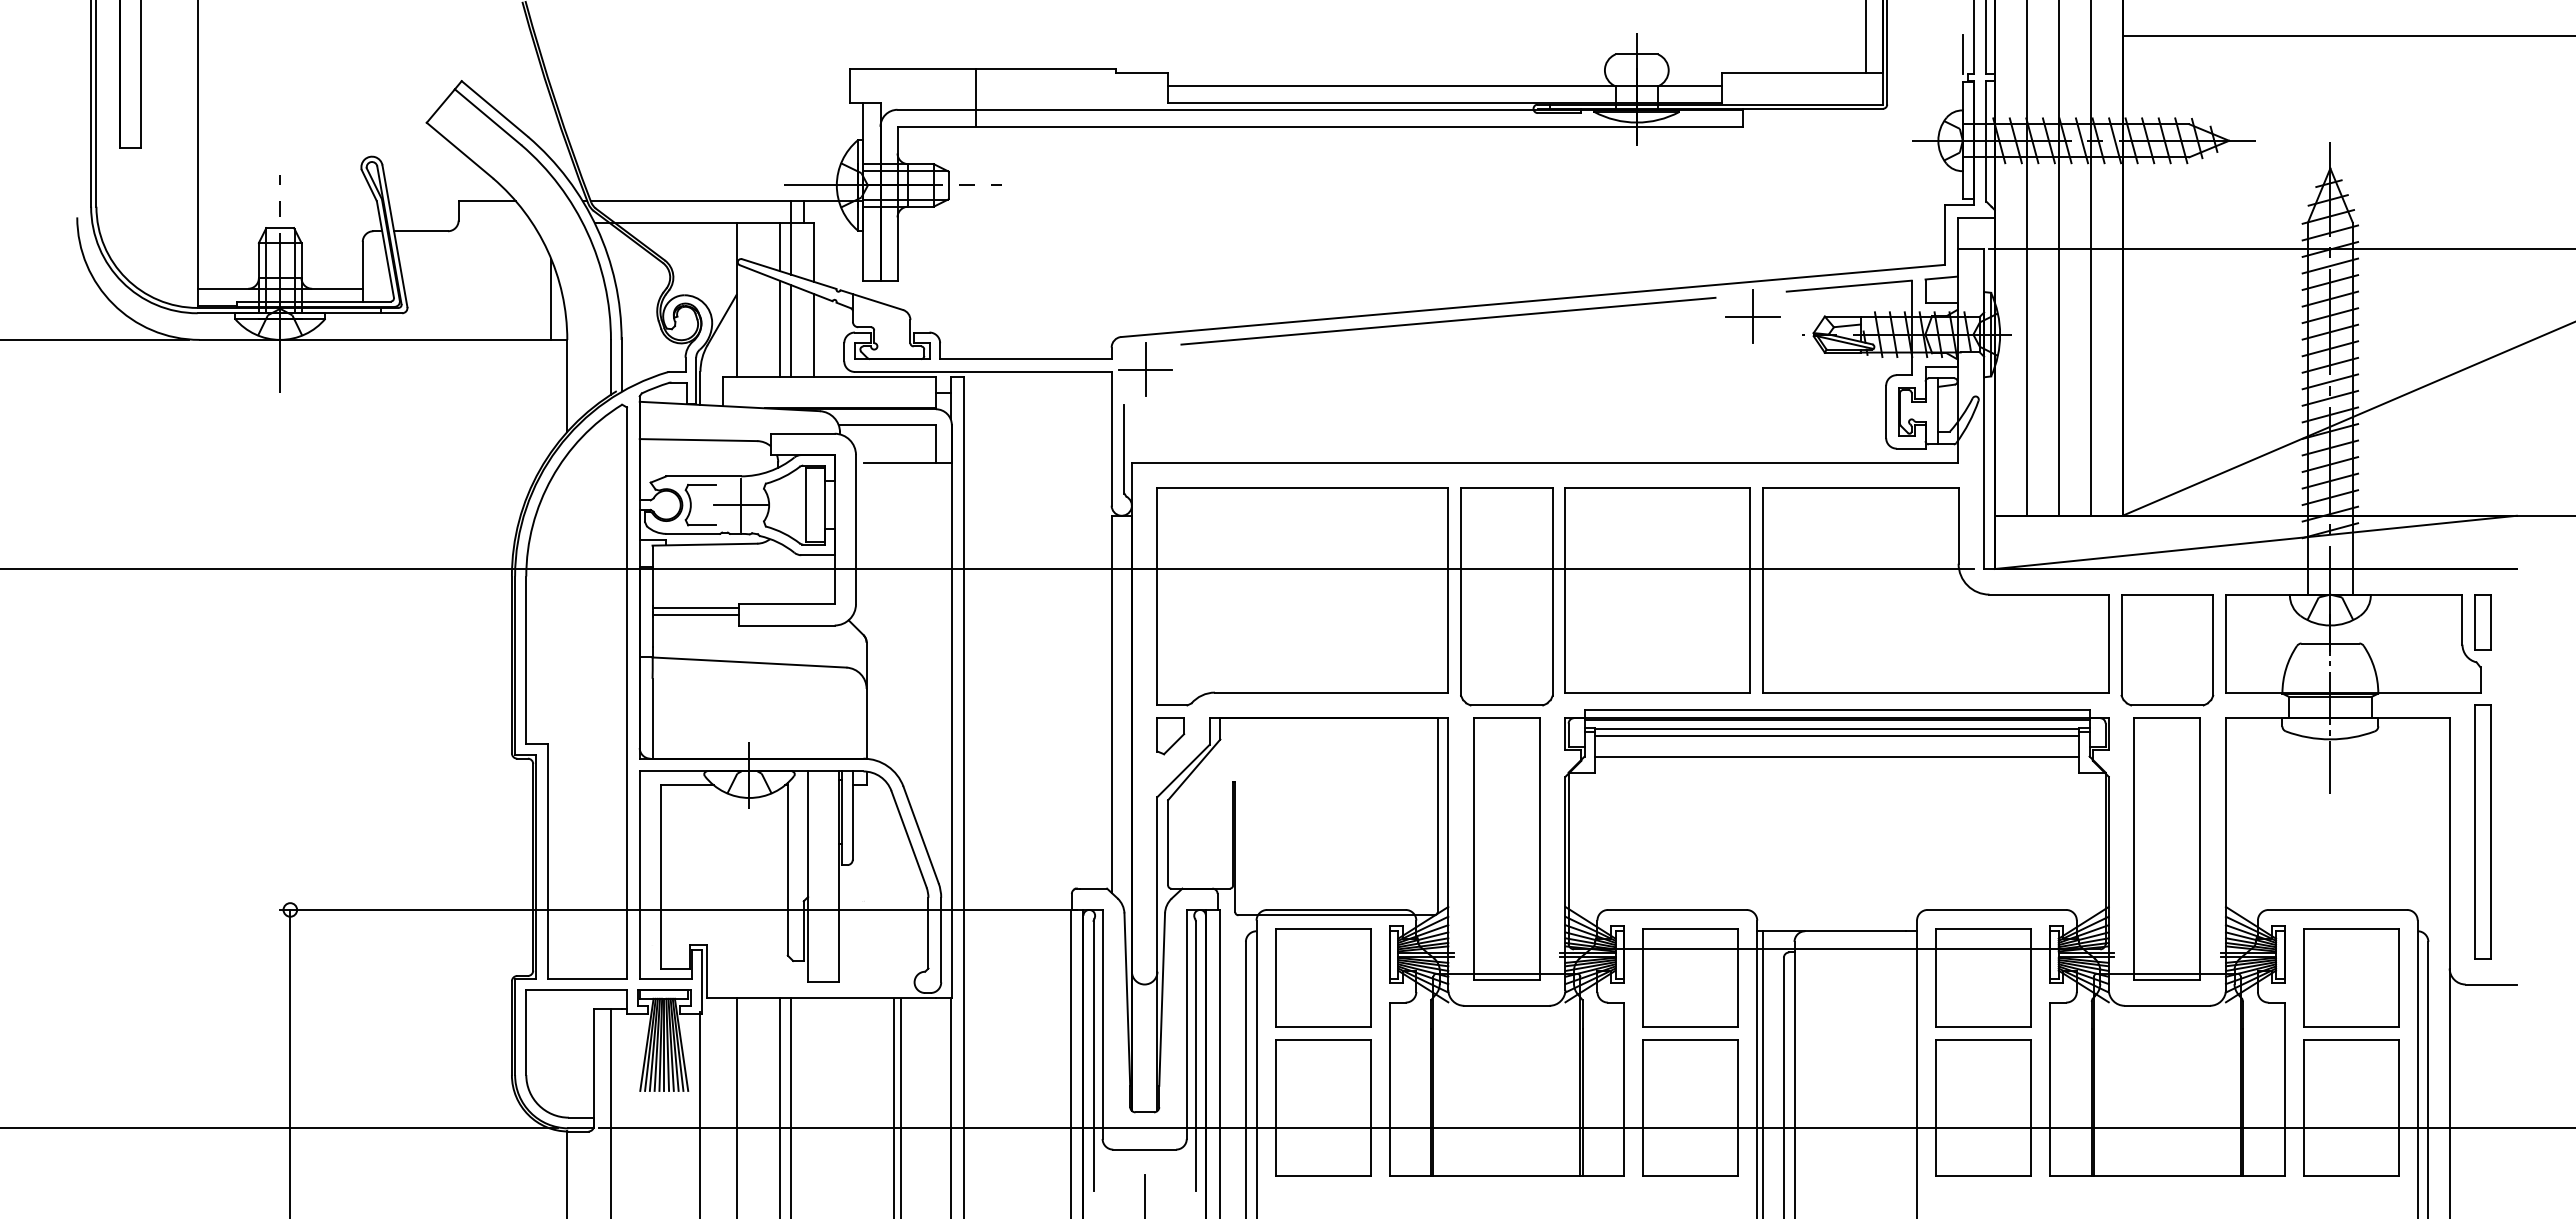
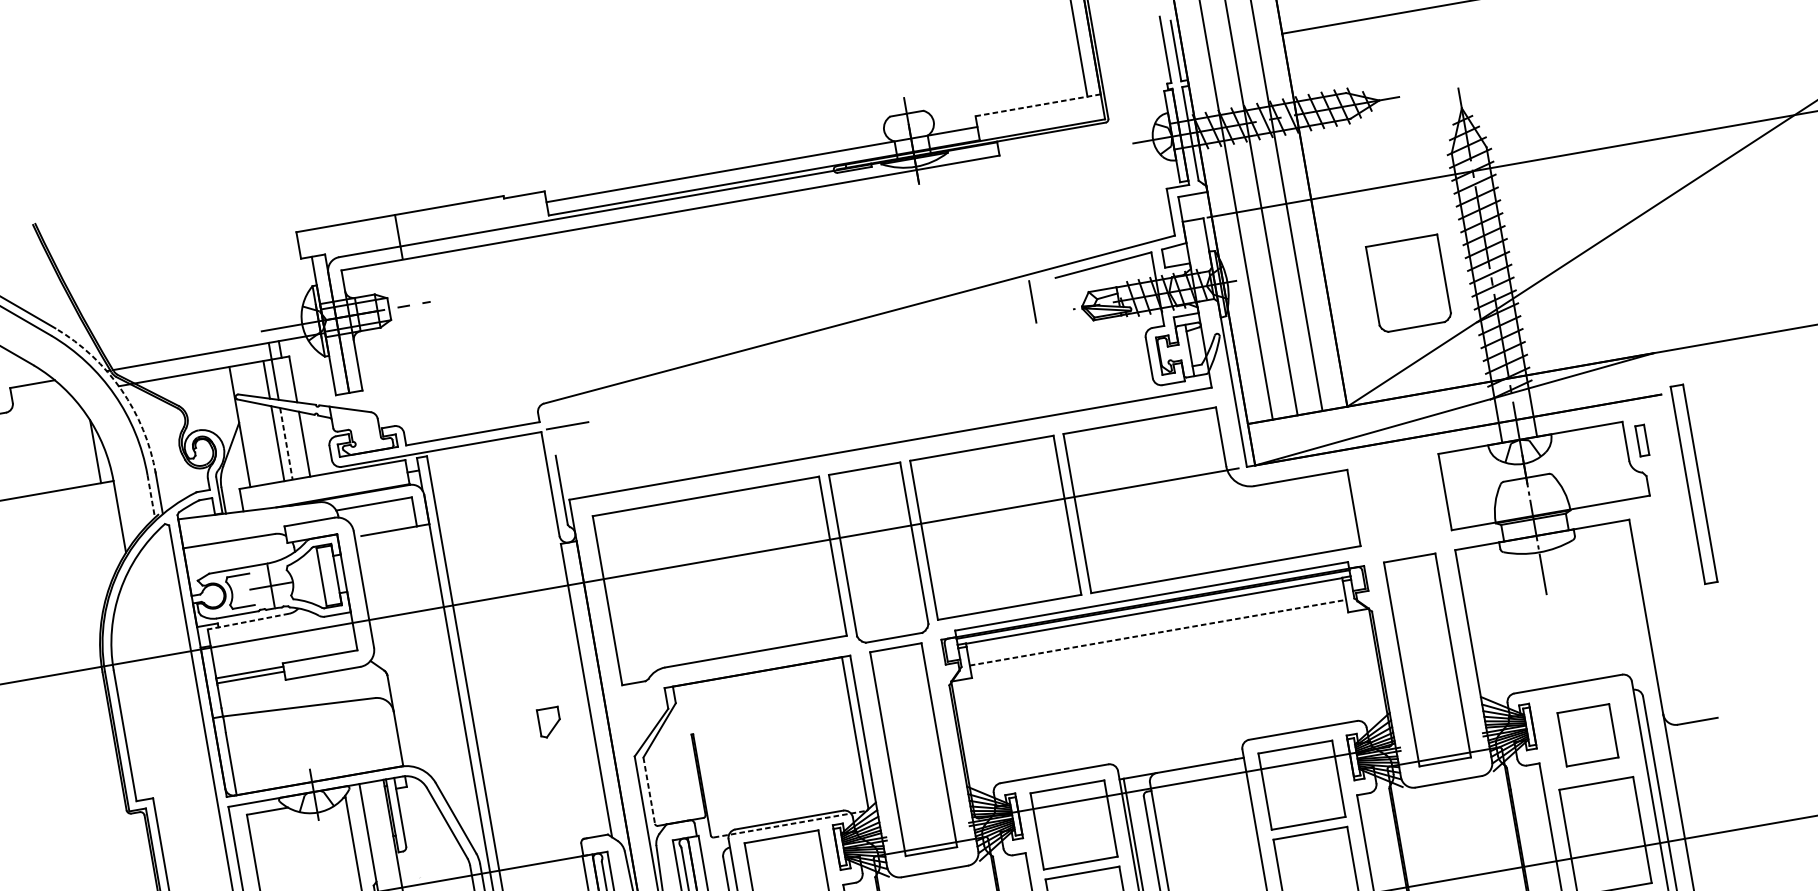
line: (1962, 54) -> (1160, 69), removed
line: (1802, 72) -> (1038, 105), solid -> dashed
arc: (597, 228) -> (121, 390), solid -> dashed
line: (1752, 316) -> (1032, 301), removed
line: (1448, 320) -> (796, 346), removed
line: (791, 331) -> (286, 444), solid -> dashed
line: (610, 367) -> (150, 496), solid -> dashed
line: (1145, 369) -> (567, 425), removed
line: (704, 544) -> (248, 621), solid -> dashed
part: (2482, 622) -> (1641, 440), size x0.7
part: (2167, 650) -> (1409, 284), moved
part: (1170, 736) -> (549, 722), moved
line: (1836, 736) -> (1154, 617), removed
line: (1837, 756) -> (1158, 632), solid -> dashed
part: (2482, 831) -> (1693, 483), moved
line: (1168, 842) -> (649, 790), solid -> dashed
line: (1336, 915) -> (790, 824), solid -> dashed
part: (2351, 977) -> (1588, 734), size x0.7

